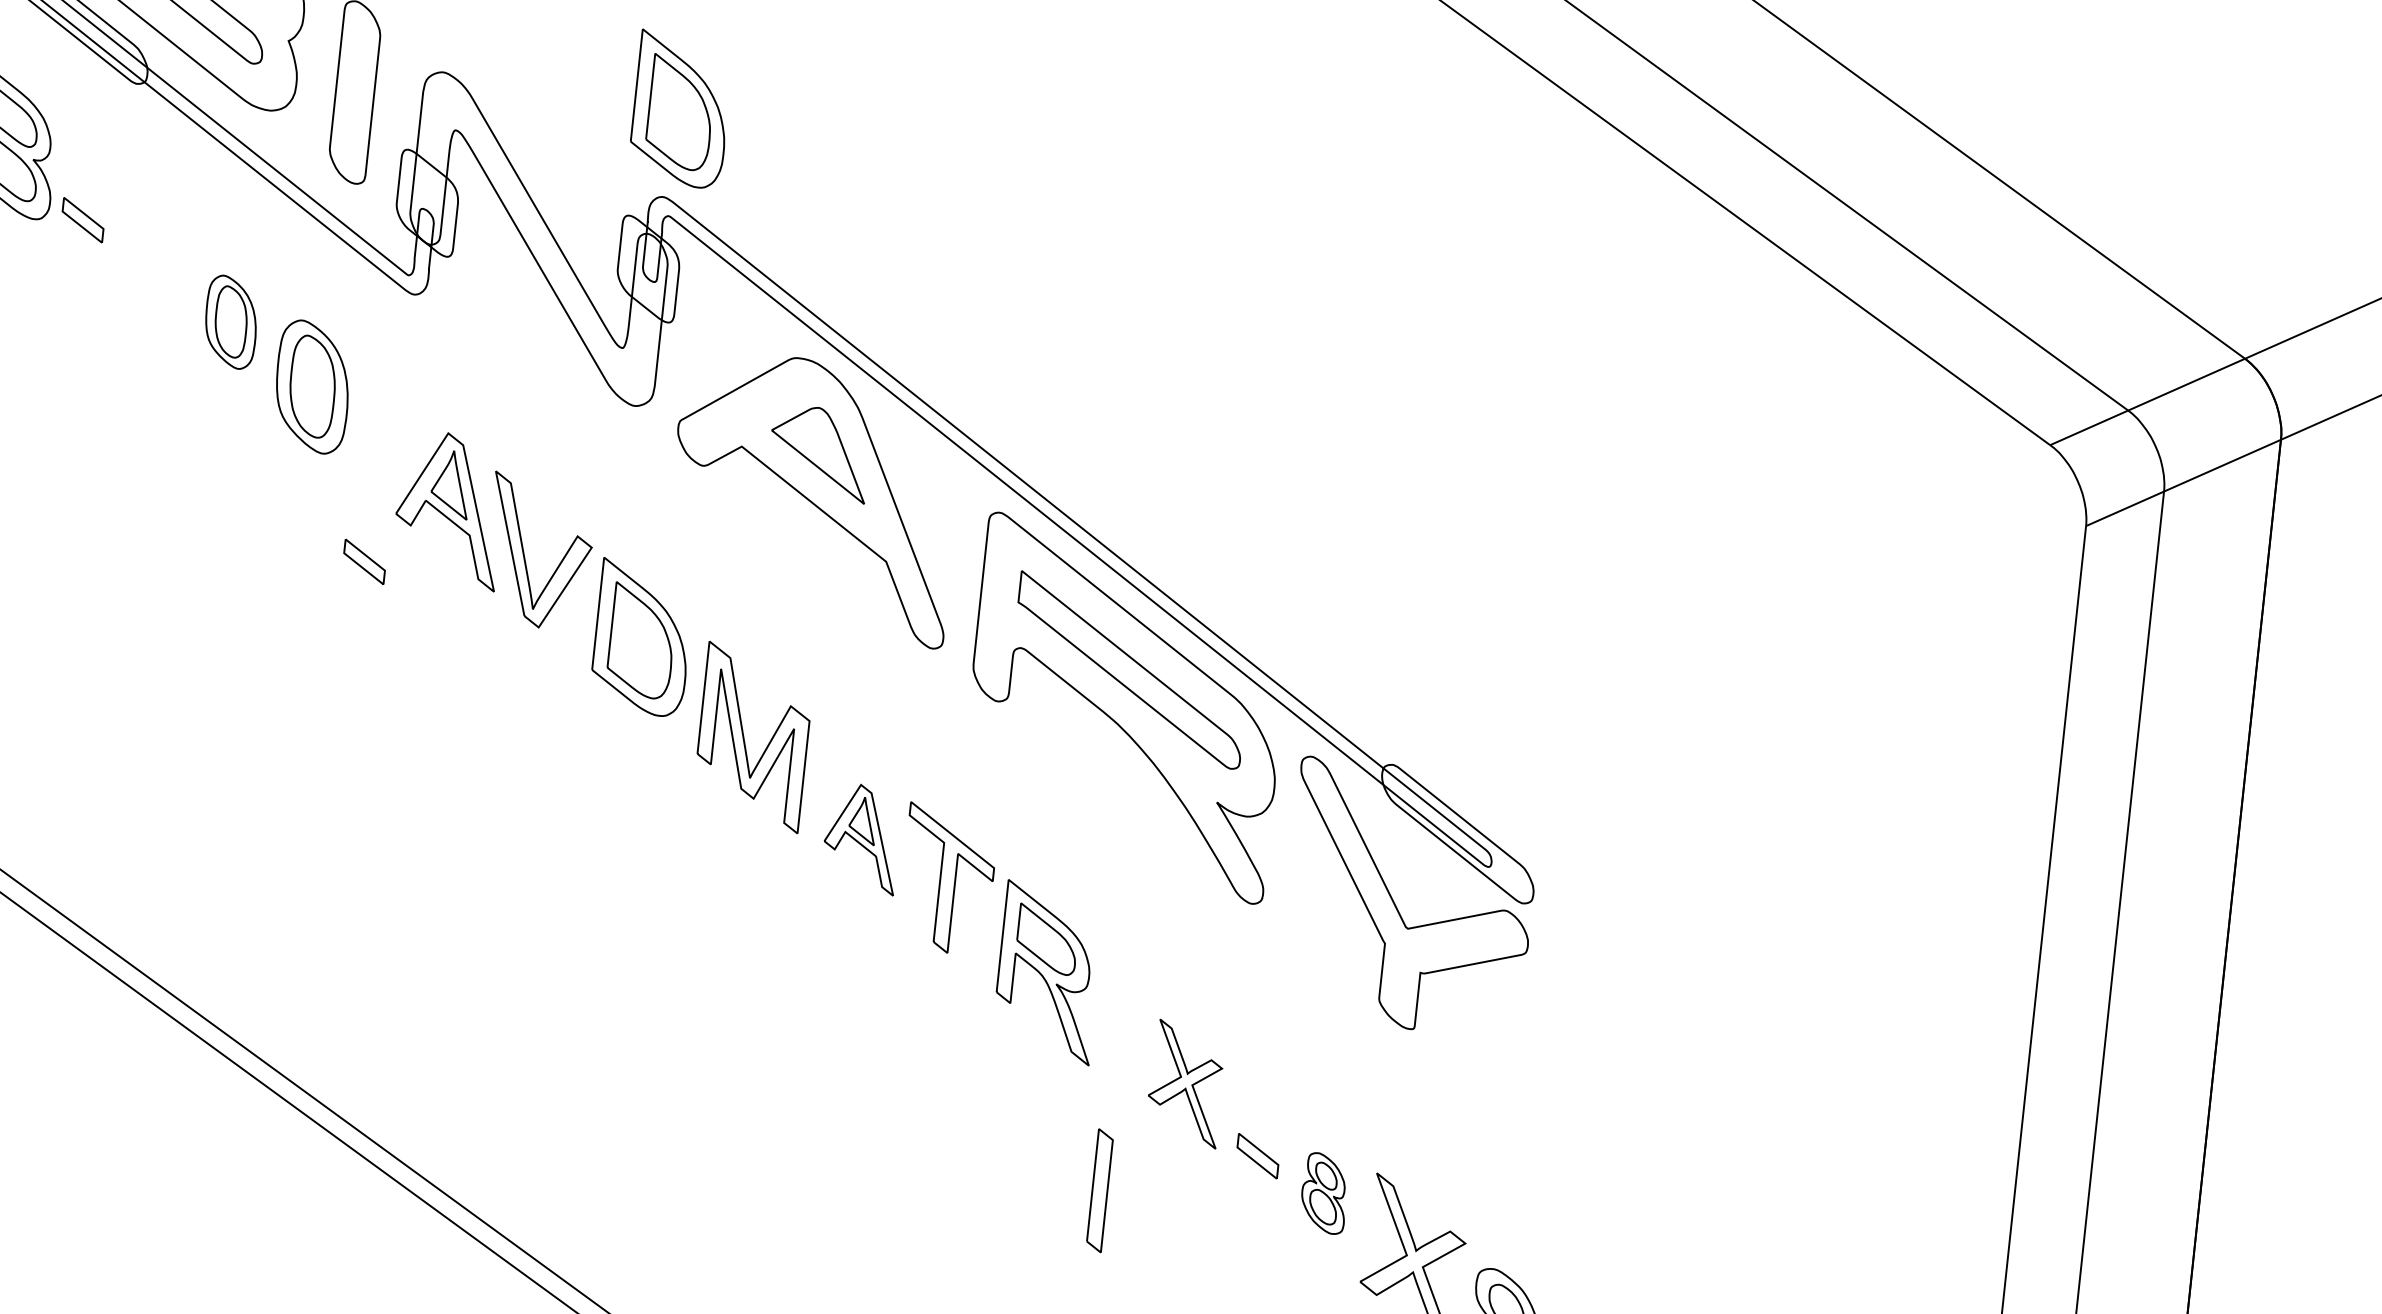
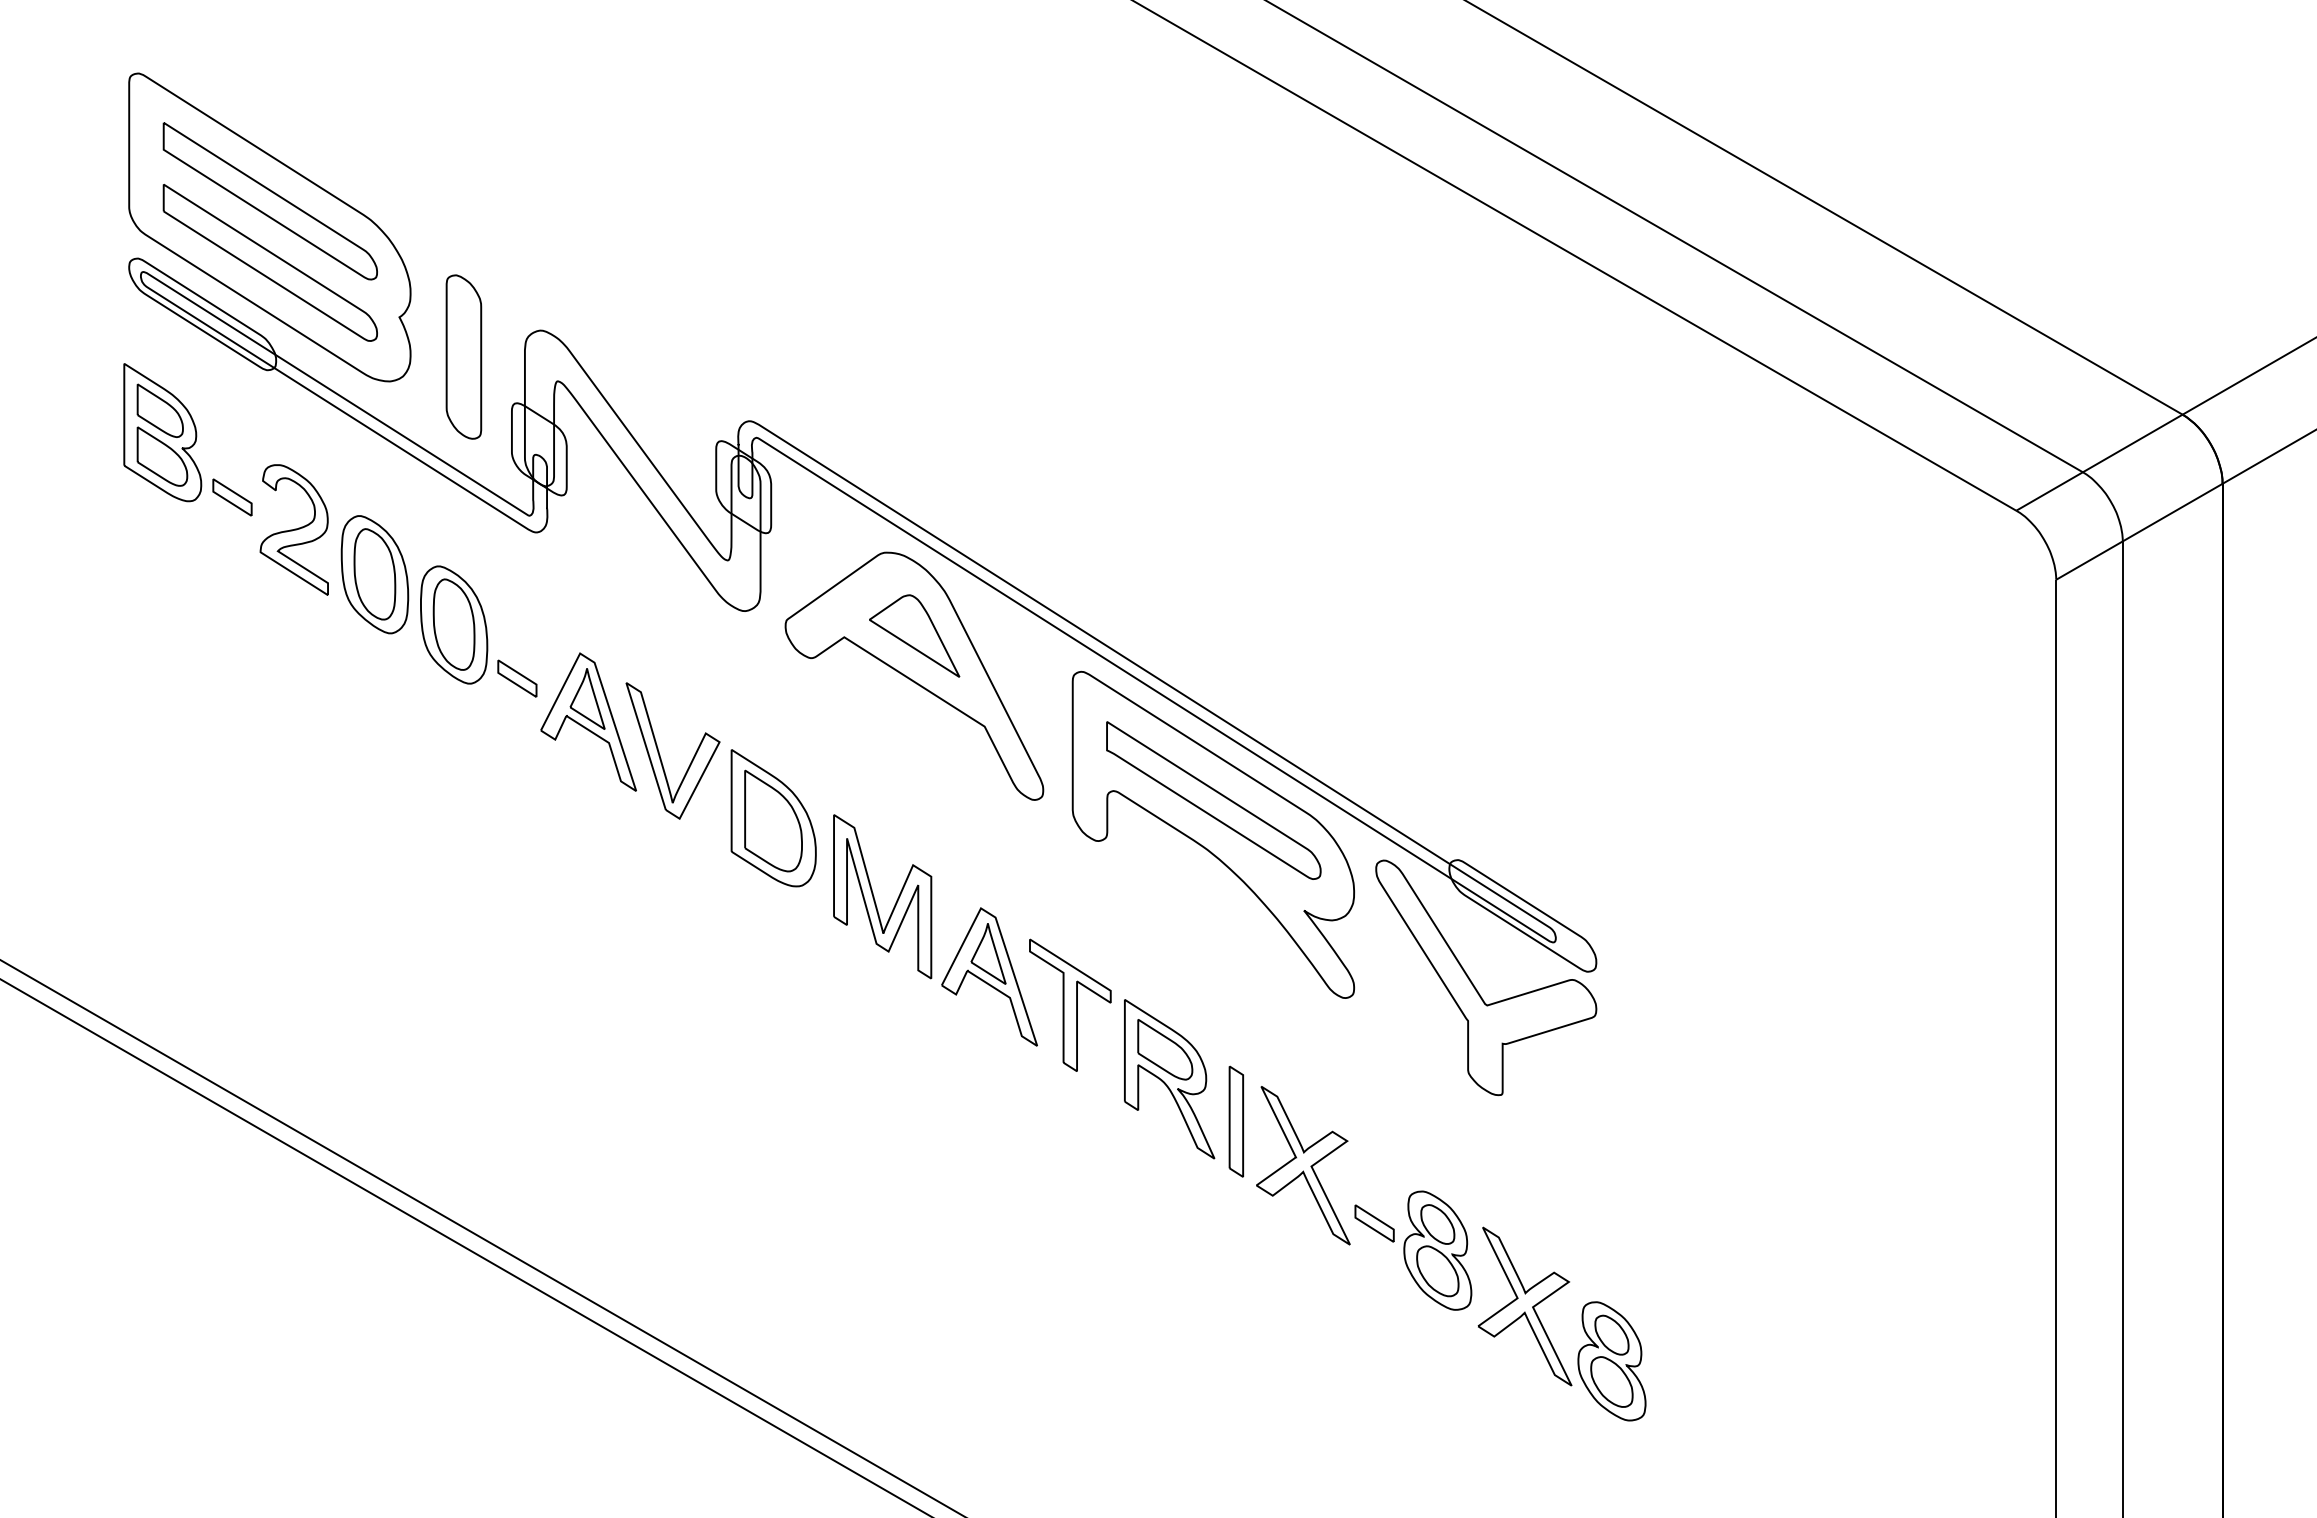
part: (680, 109) -> (757, 341), removed
part: (146, 262) -> (293, 529), added
part: (230, 321) -> (374, 574), size x1.43
part: (364, 561) -> (517, 678), moved
part: (862, 838) -> (989, 976), size x1.43
part: (1186, 1083) -> (1303, 1165), size x1.43
part: (1098, 1190) -> (1235, 1121), moved
part: (1324, 1193) -> (1437, 1250), size x1.67

